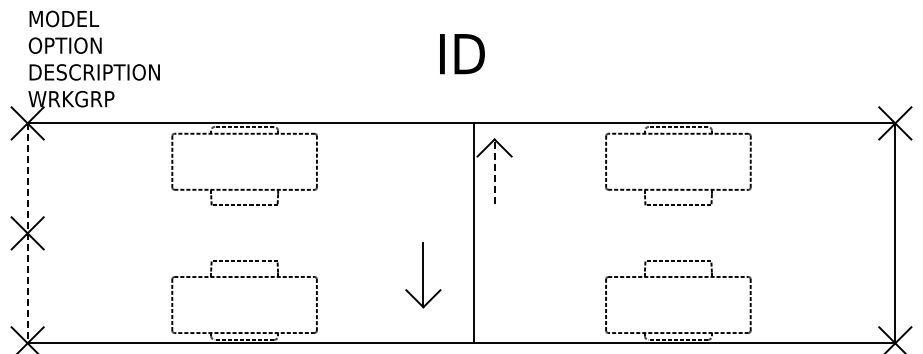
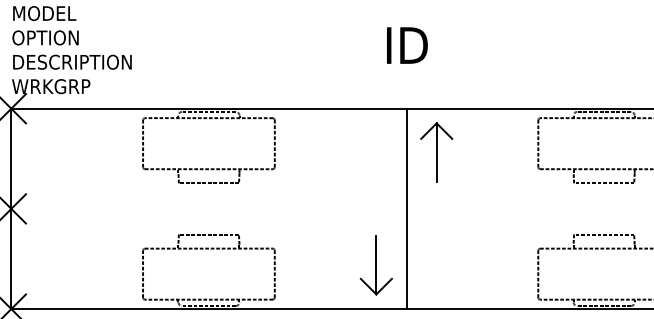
line: (494, 171) -> (436, 152), dashed -> solid
line: (27, 233) -> (11, 209), dashed -> solid
line: (473, 233) -> (406, 209), moved
part: (423, 275) -> (376, 265), moved

